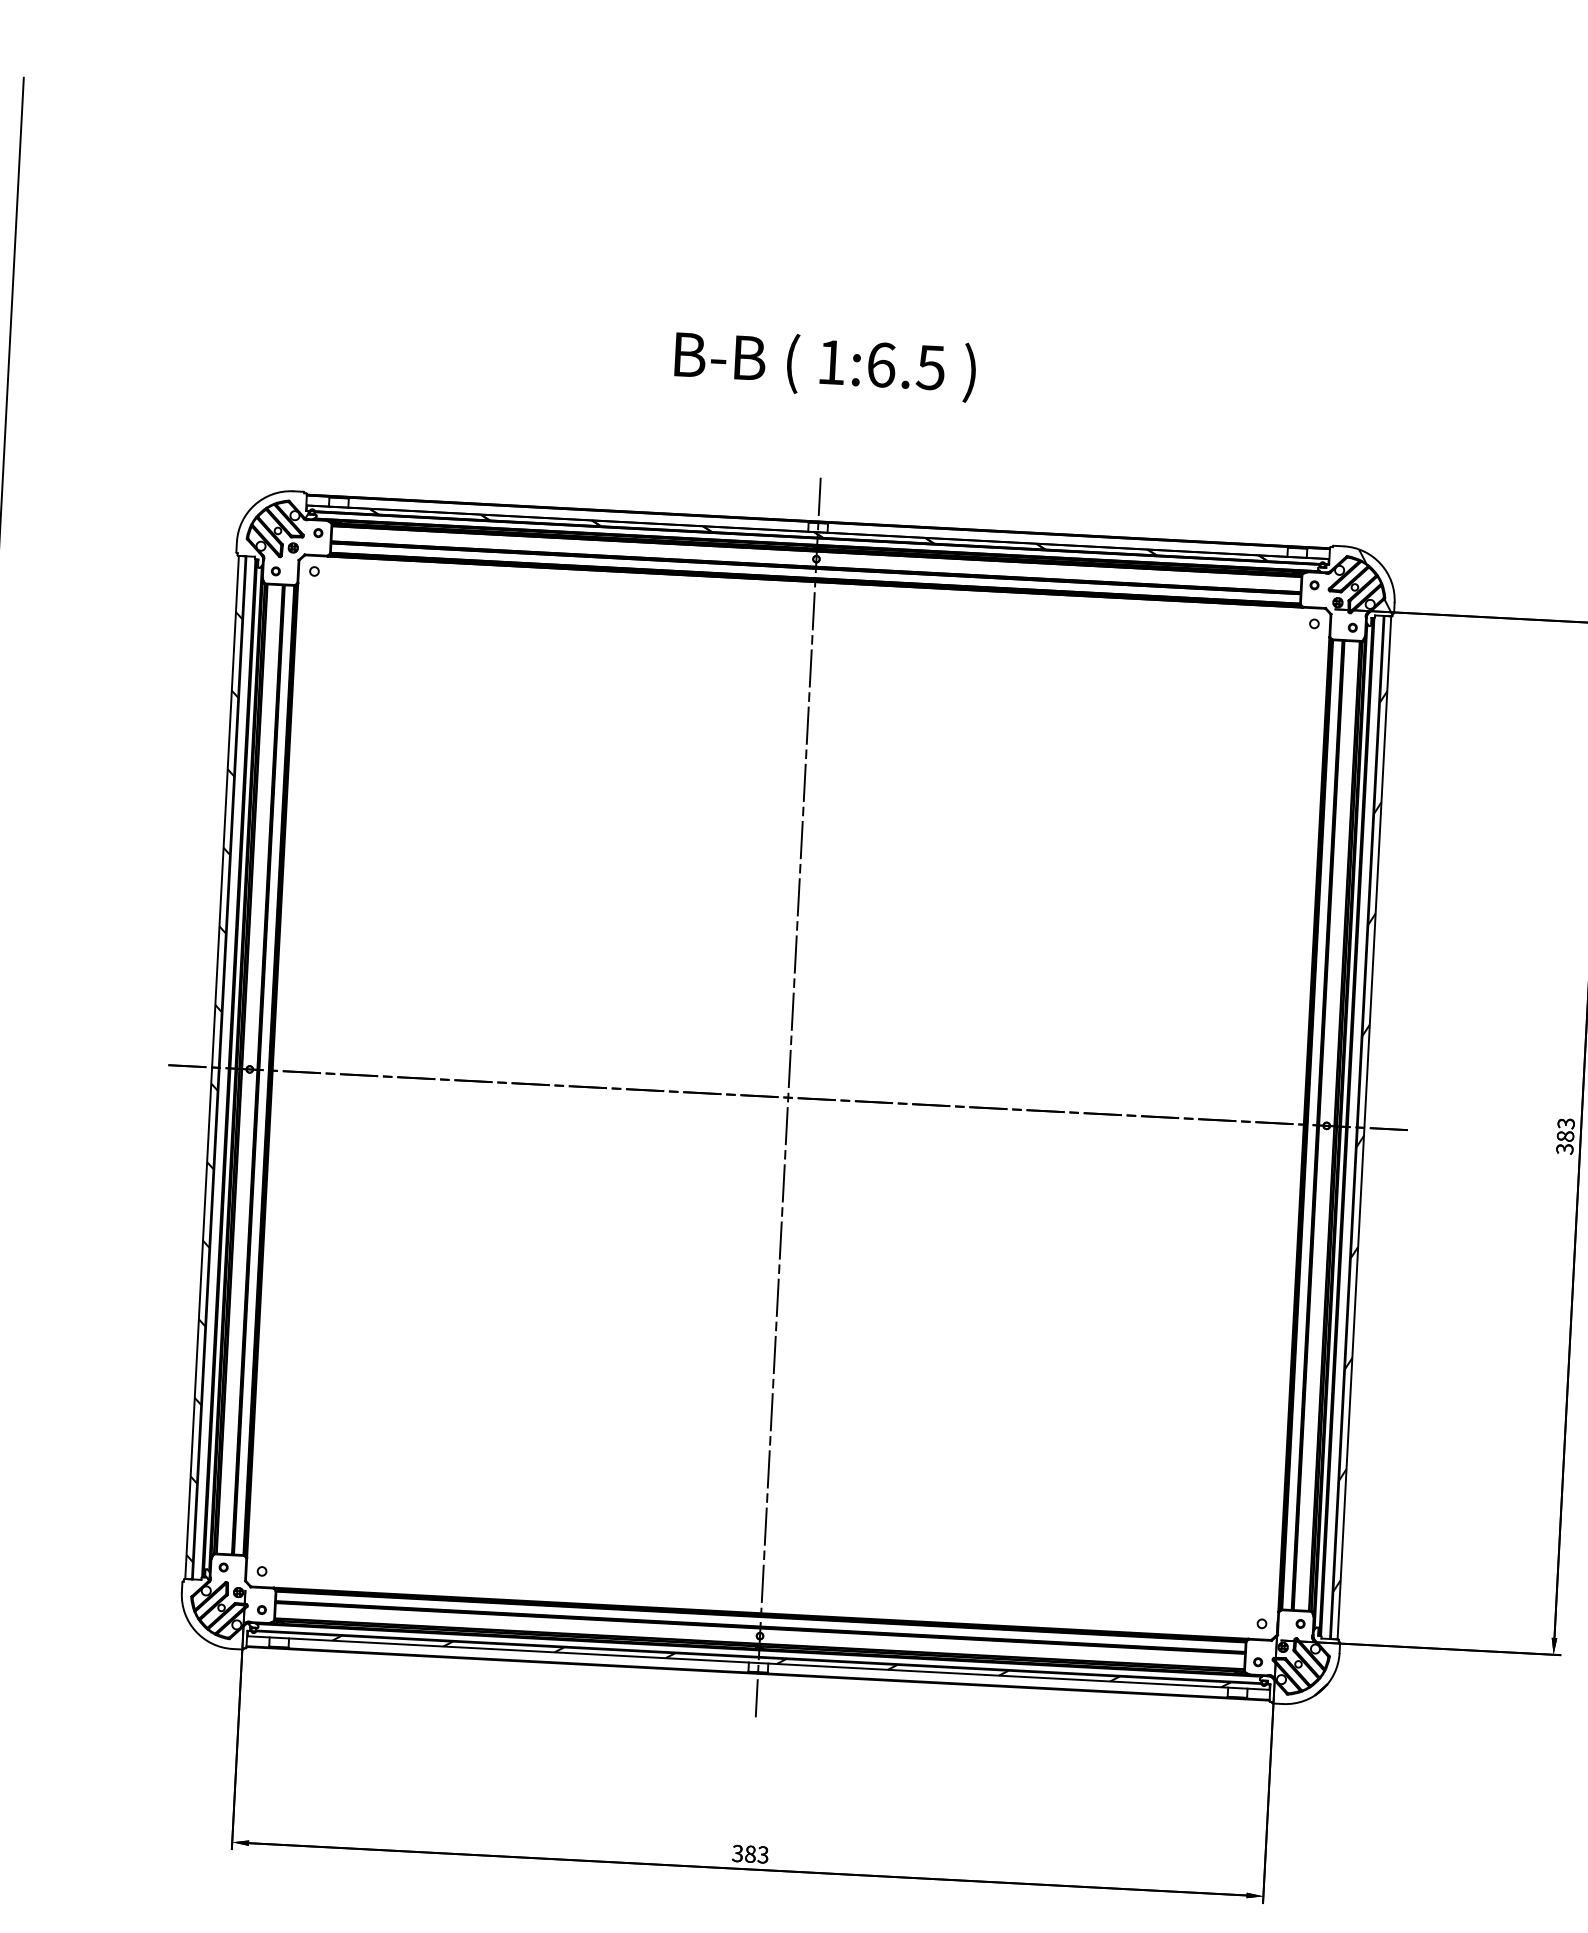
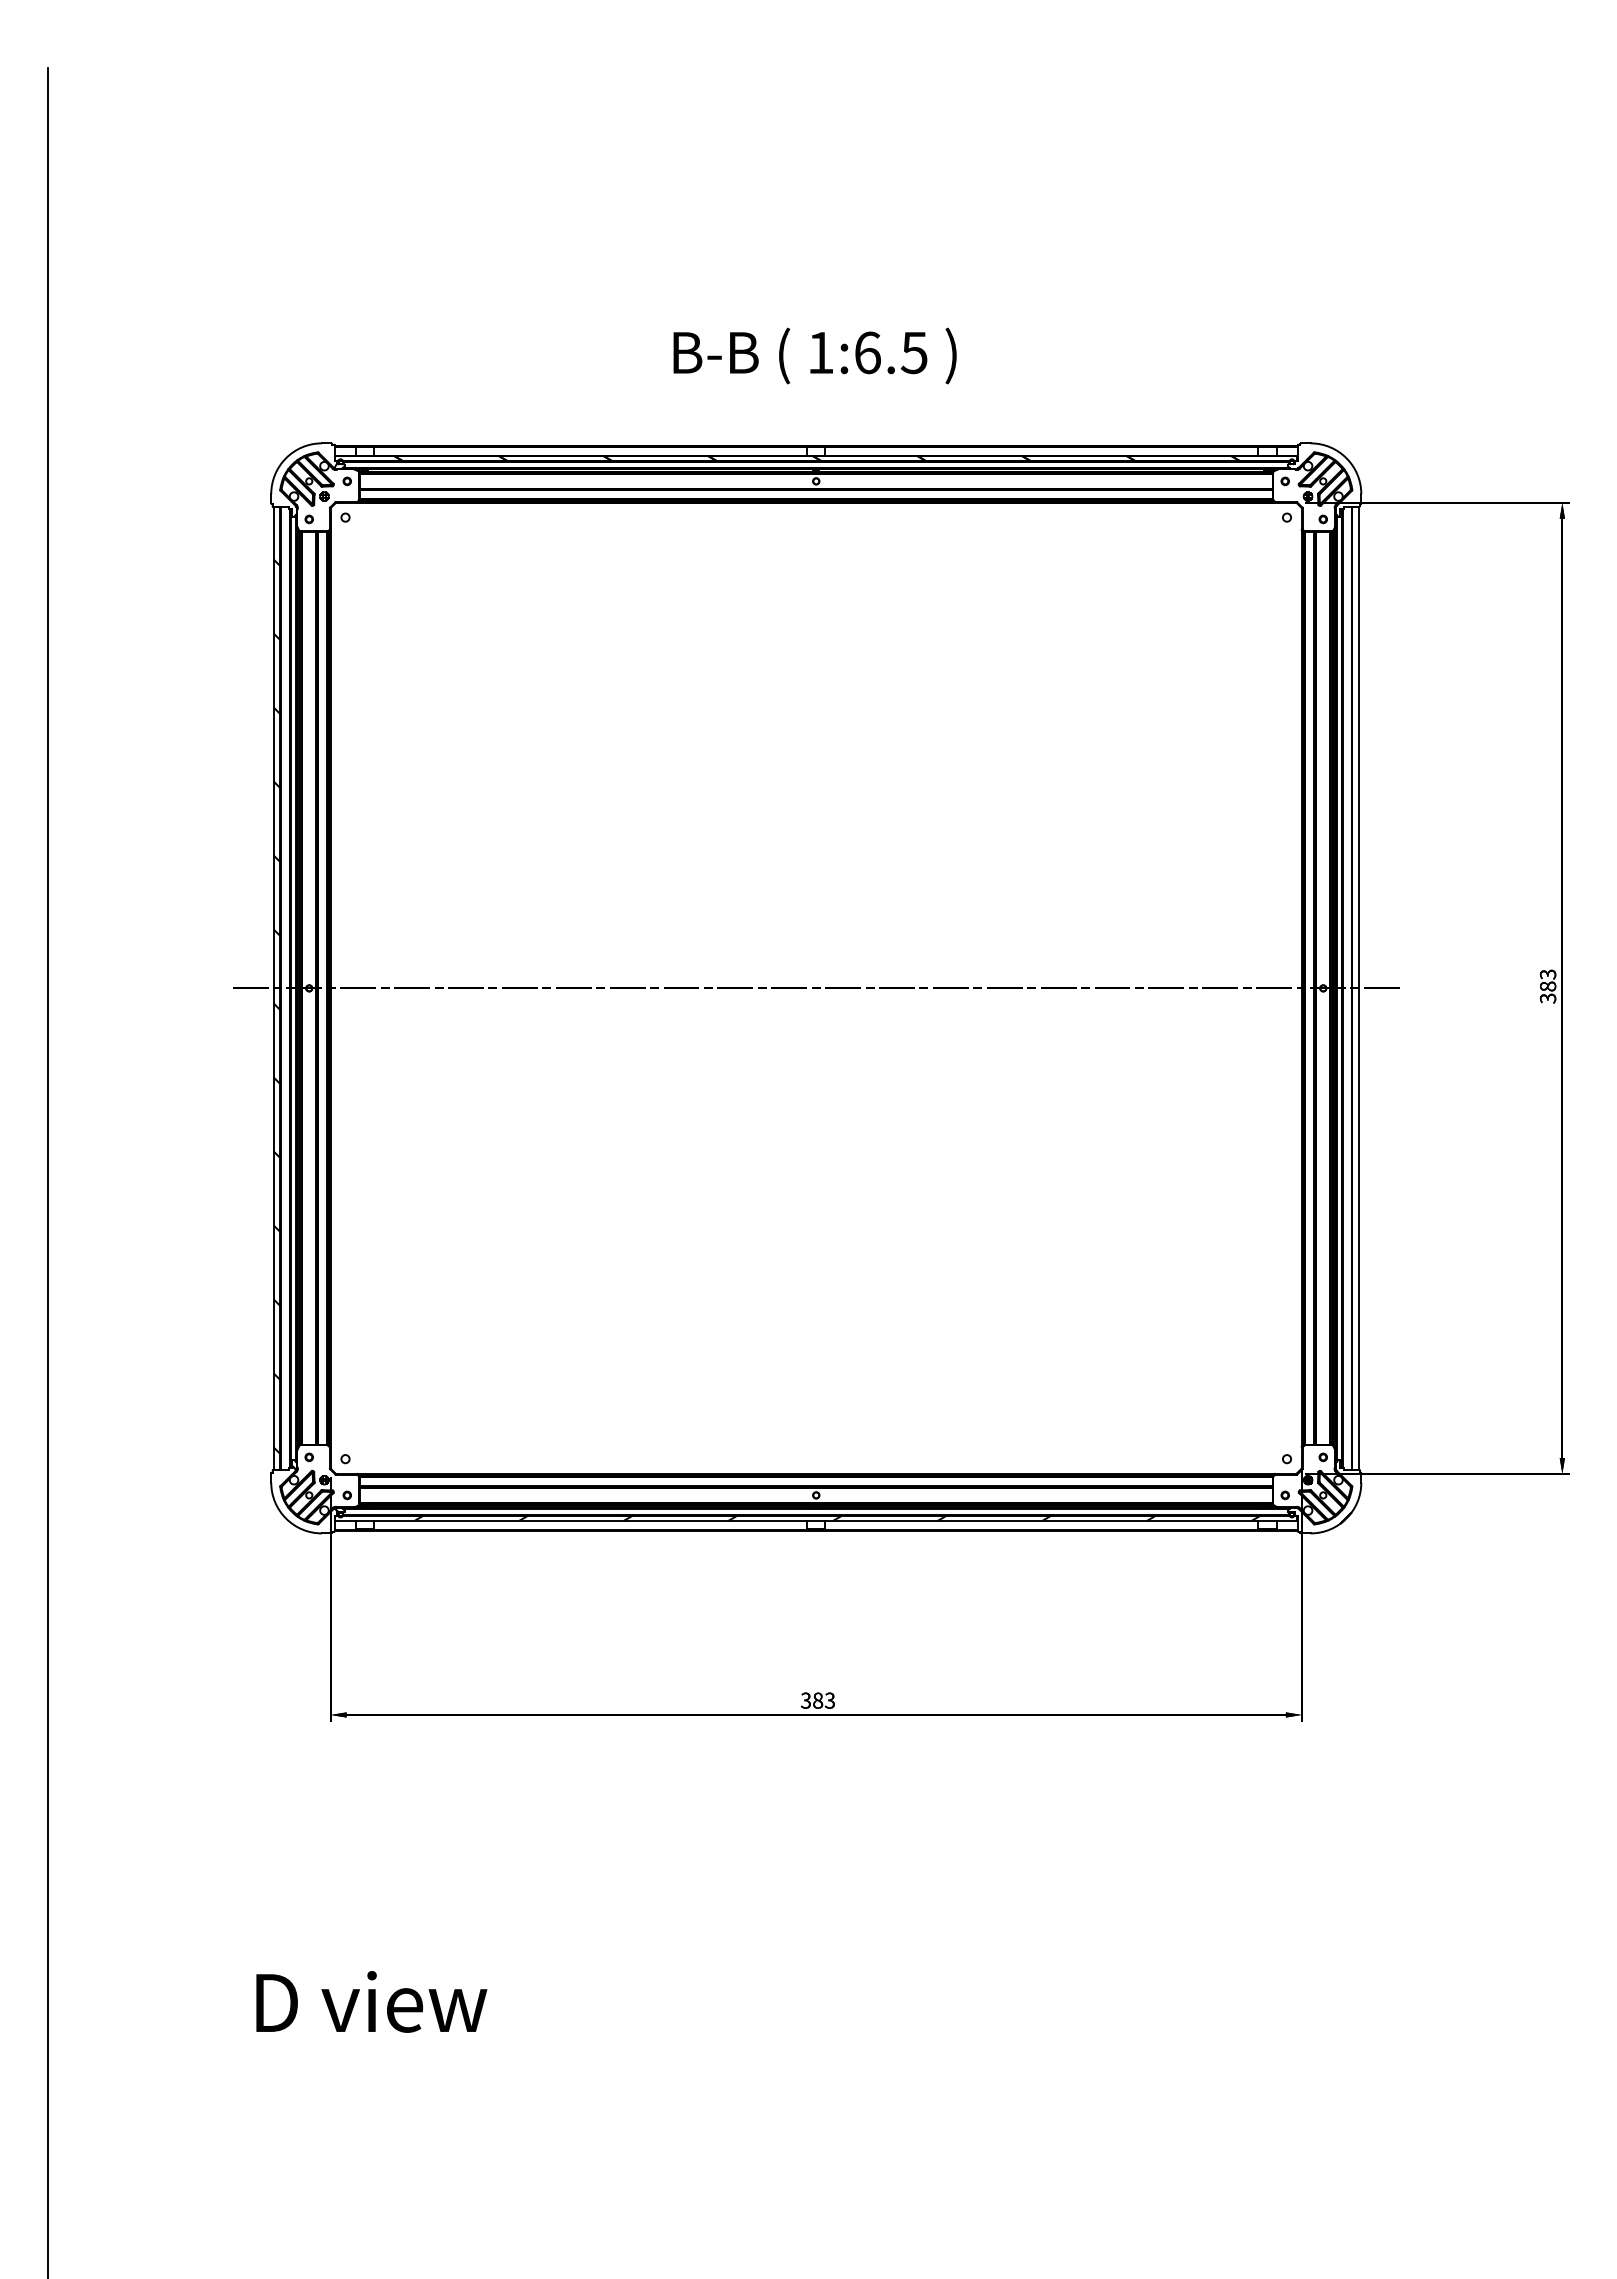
text: (824, 364) -> (814, 355), moved
hatch: (1375, 582) -> (1342, 475), removed
line: (788, 1097) -> (816, 988), removed
hatch: (1360, 1141) -> (1355, 1001), removed

